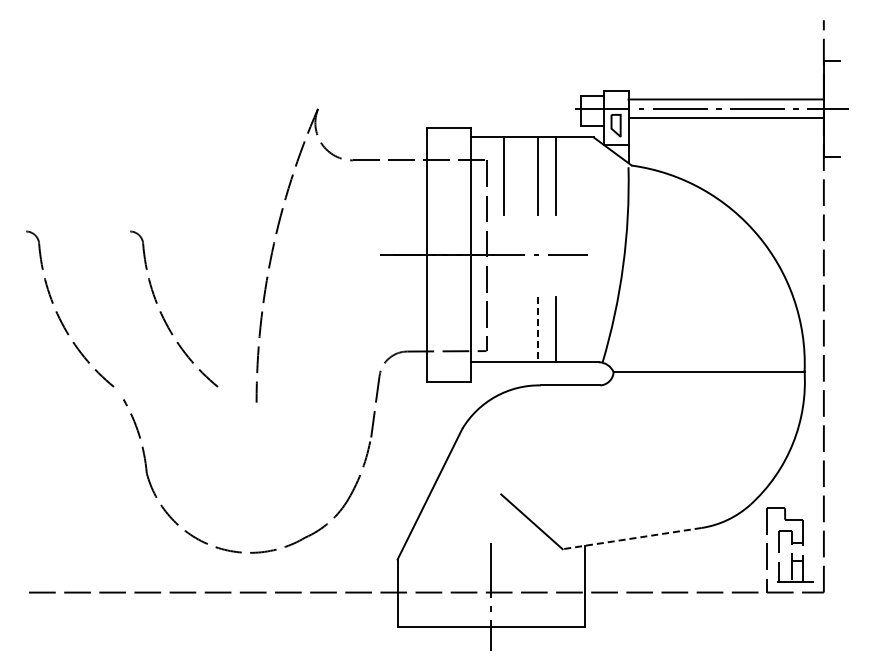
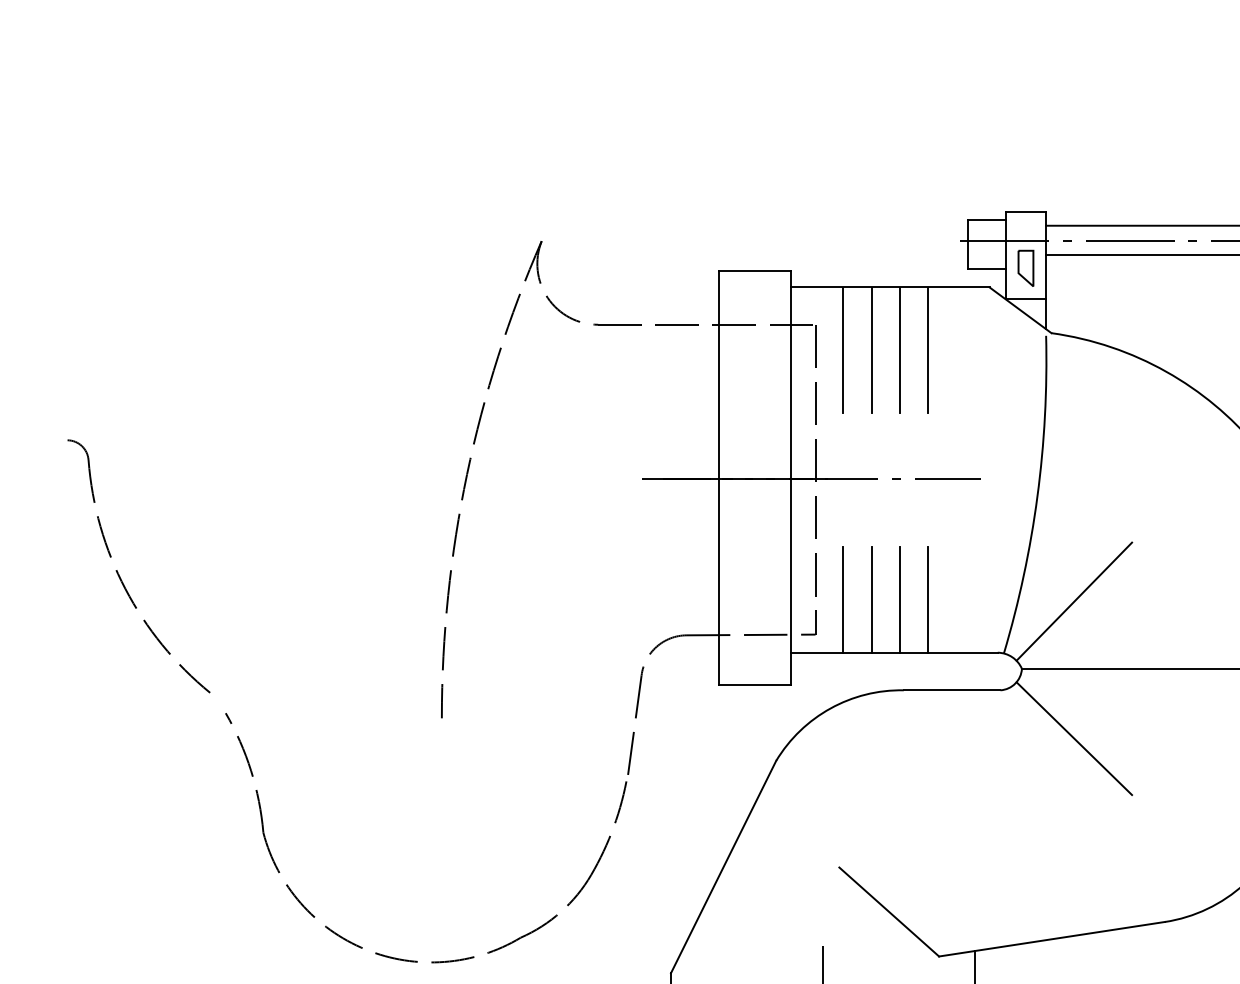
line: (521, 175) -> (872, 349), added
part: (162, 313) -> (288, 573), removed
line: (503, 329) -> (843, 599), added
line: (521, 329) -> (872, 599), added
line: (538, 330) -> (899, 601), dashed -> solid
line: (645, 330) -> (1073, 601), added
line: (645, 414) -> (1073, 737), added
line: (631, 538) -> (1050, 939), dashed -> solid

